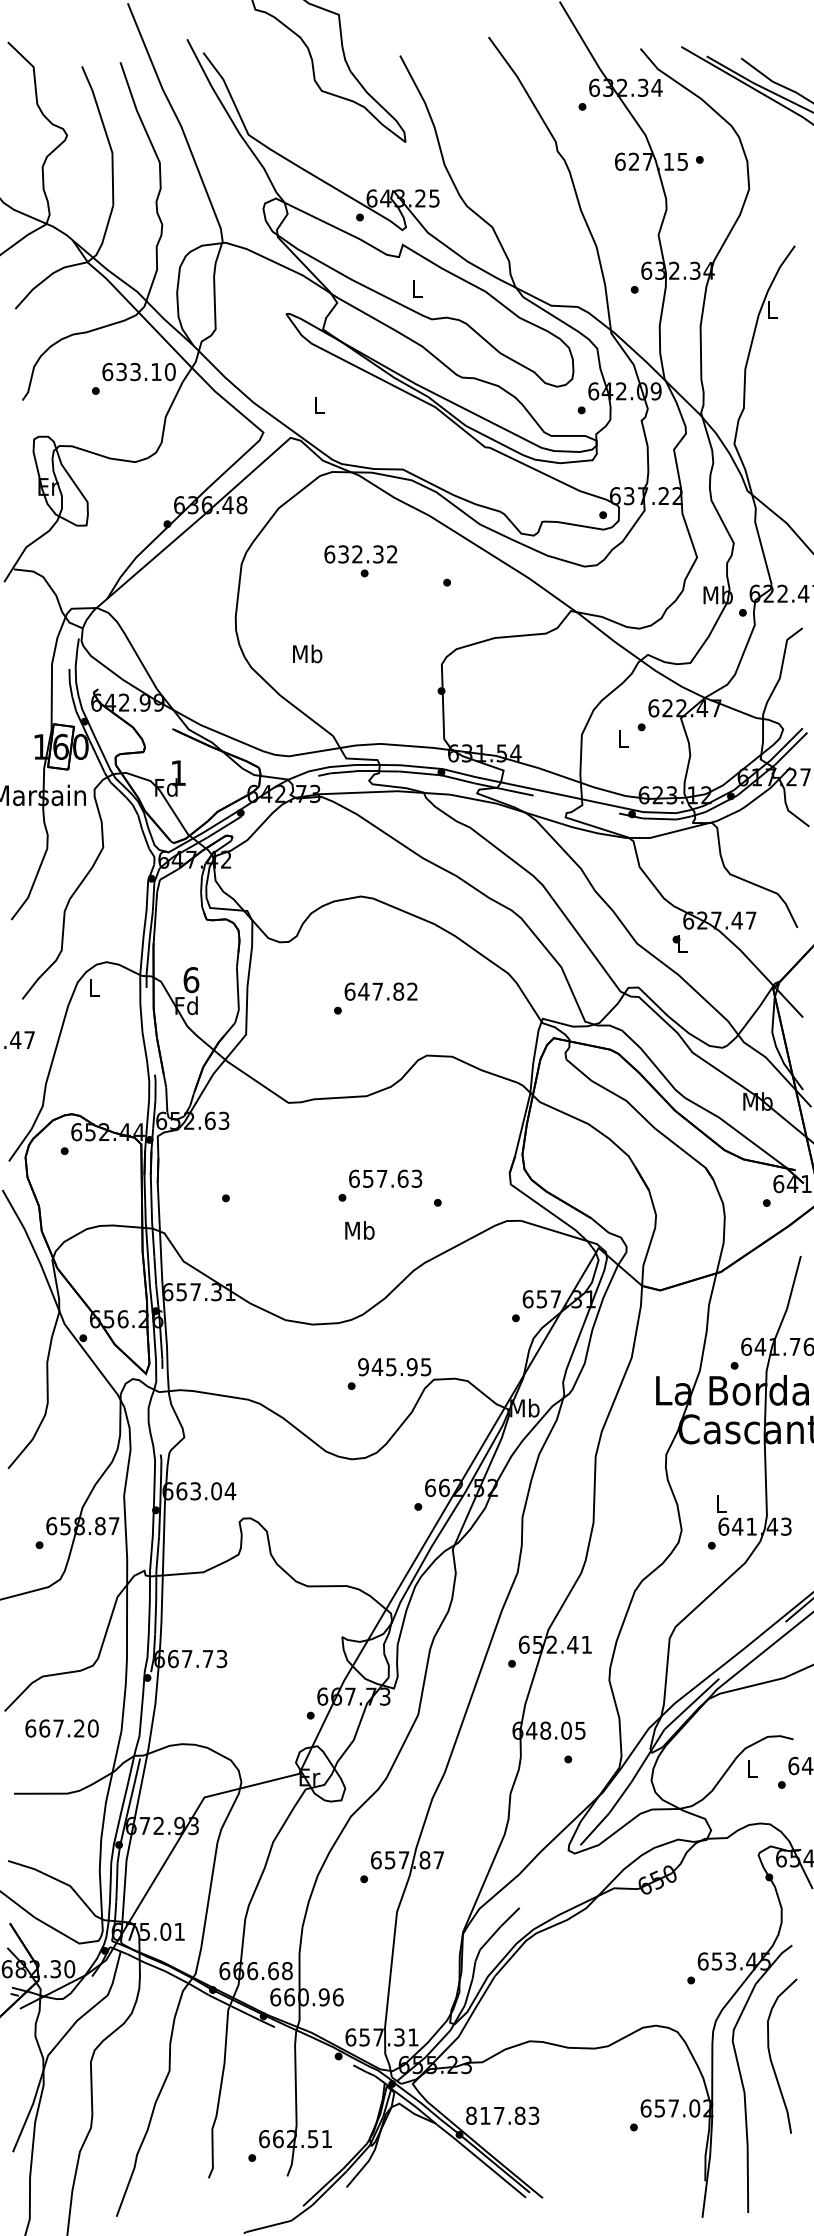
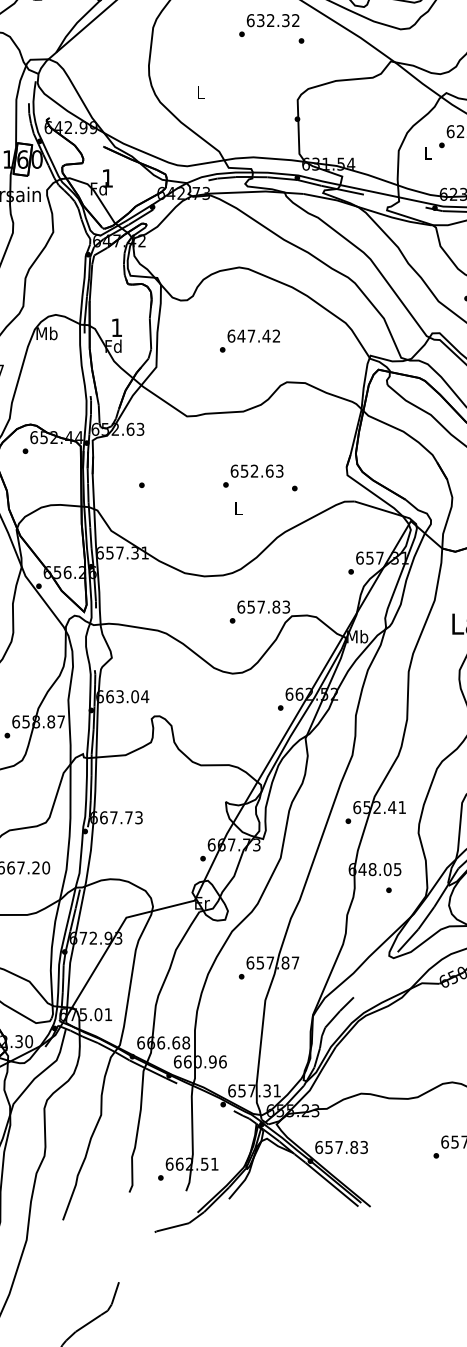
text: (360, 554) -> (272, 20), moved
text: (307, 653) -> (200, 92), Mb -> L
text: (191, 980) -> (117, 328), 6 -> 1
text: (94, 987) -> (47, 333), L -> Mb
text: (398, 991) -> (266, 336), 647.82 -> 647.42
text: (382, 1178) -> (254, 470), 657.63 -> 652.63
text: (359, 1230) -> (238, 508), Mb -> L
text: (394, 1367) -> (263, 607), 945.95 -> 657.83
text: (478, 2115) -> (324, 1147), 817.83 -> 657.83

